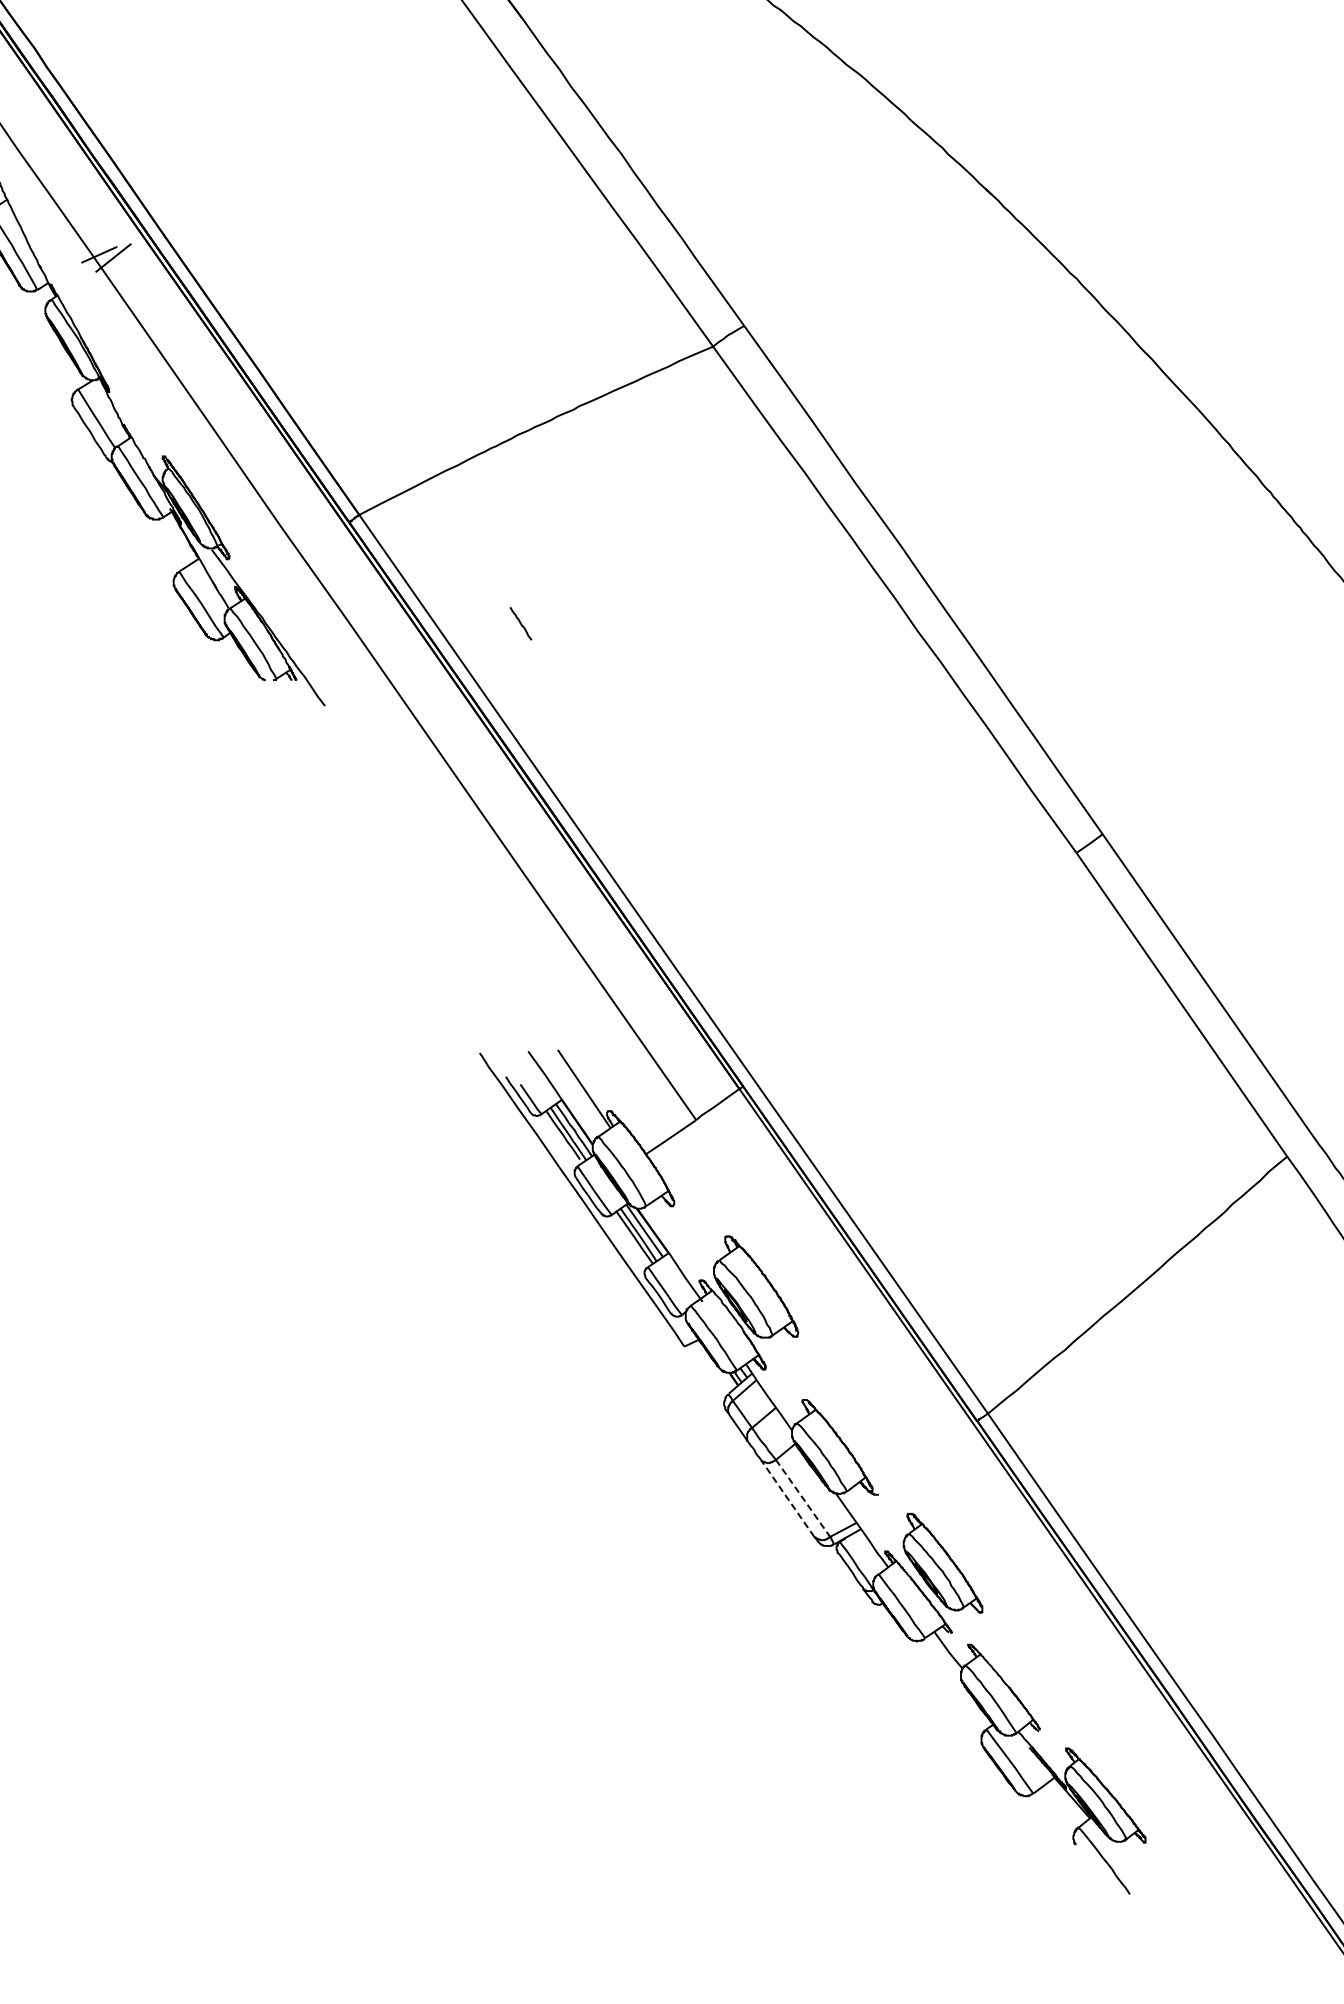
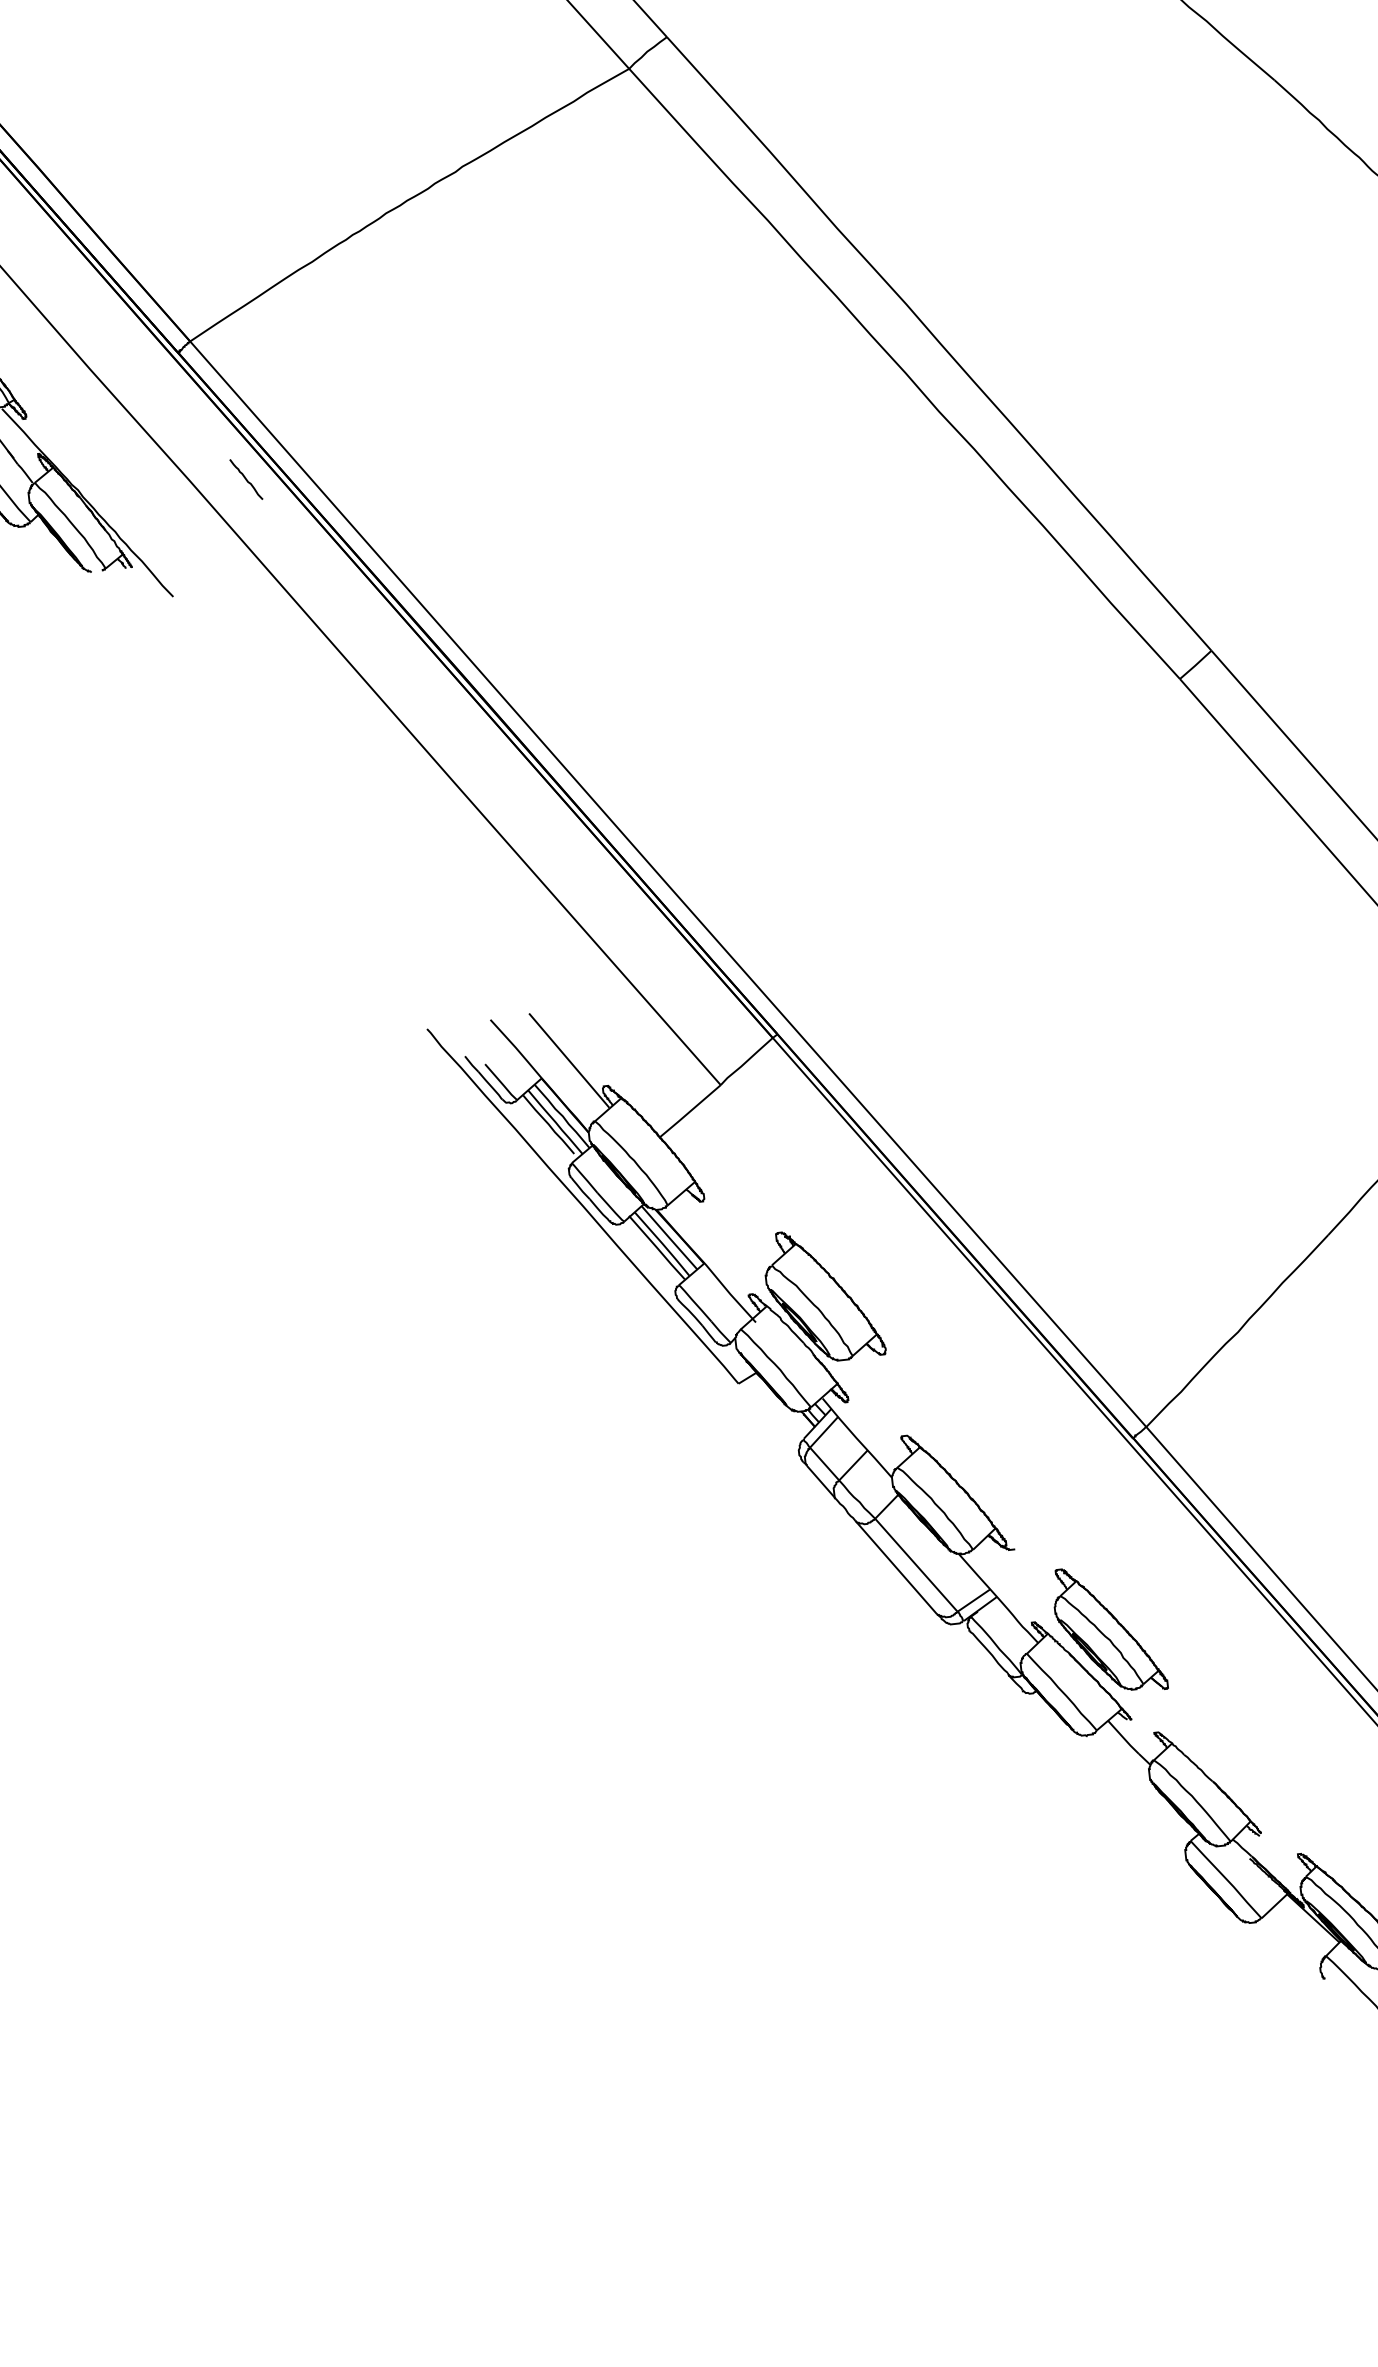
line: (520, 623) -> (245, 479), moved
line: (787, 1498) -> (896, 1567), dashed -> solid
line: (803, 1498) -> (916, 1565), dashed -> solid

